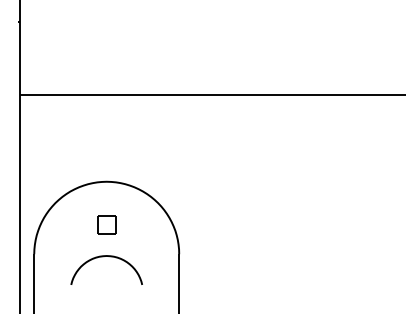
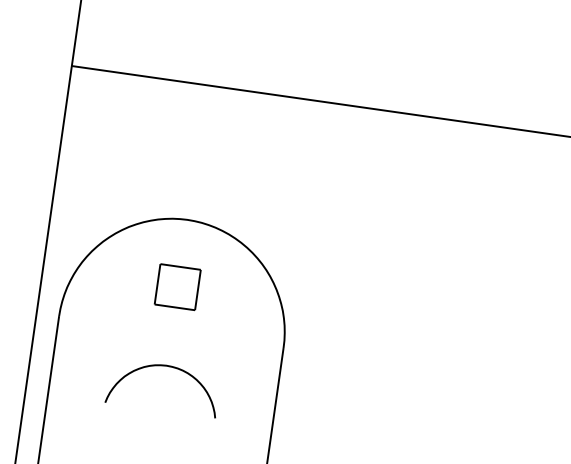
part: (106, 224) -> (177, 285), size x1.43
curve: (103, 257) -> (161, 367), moved

